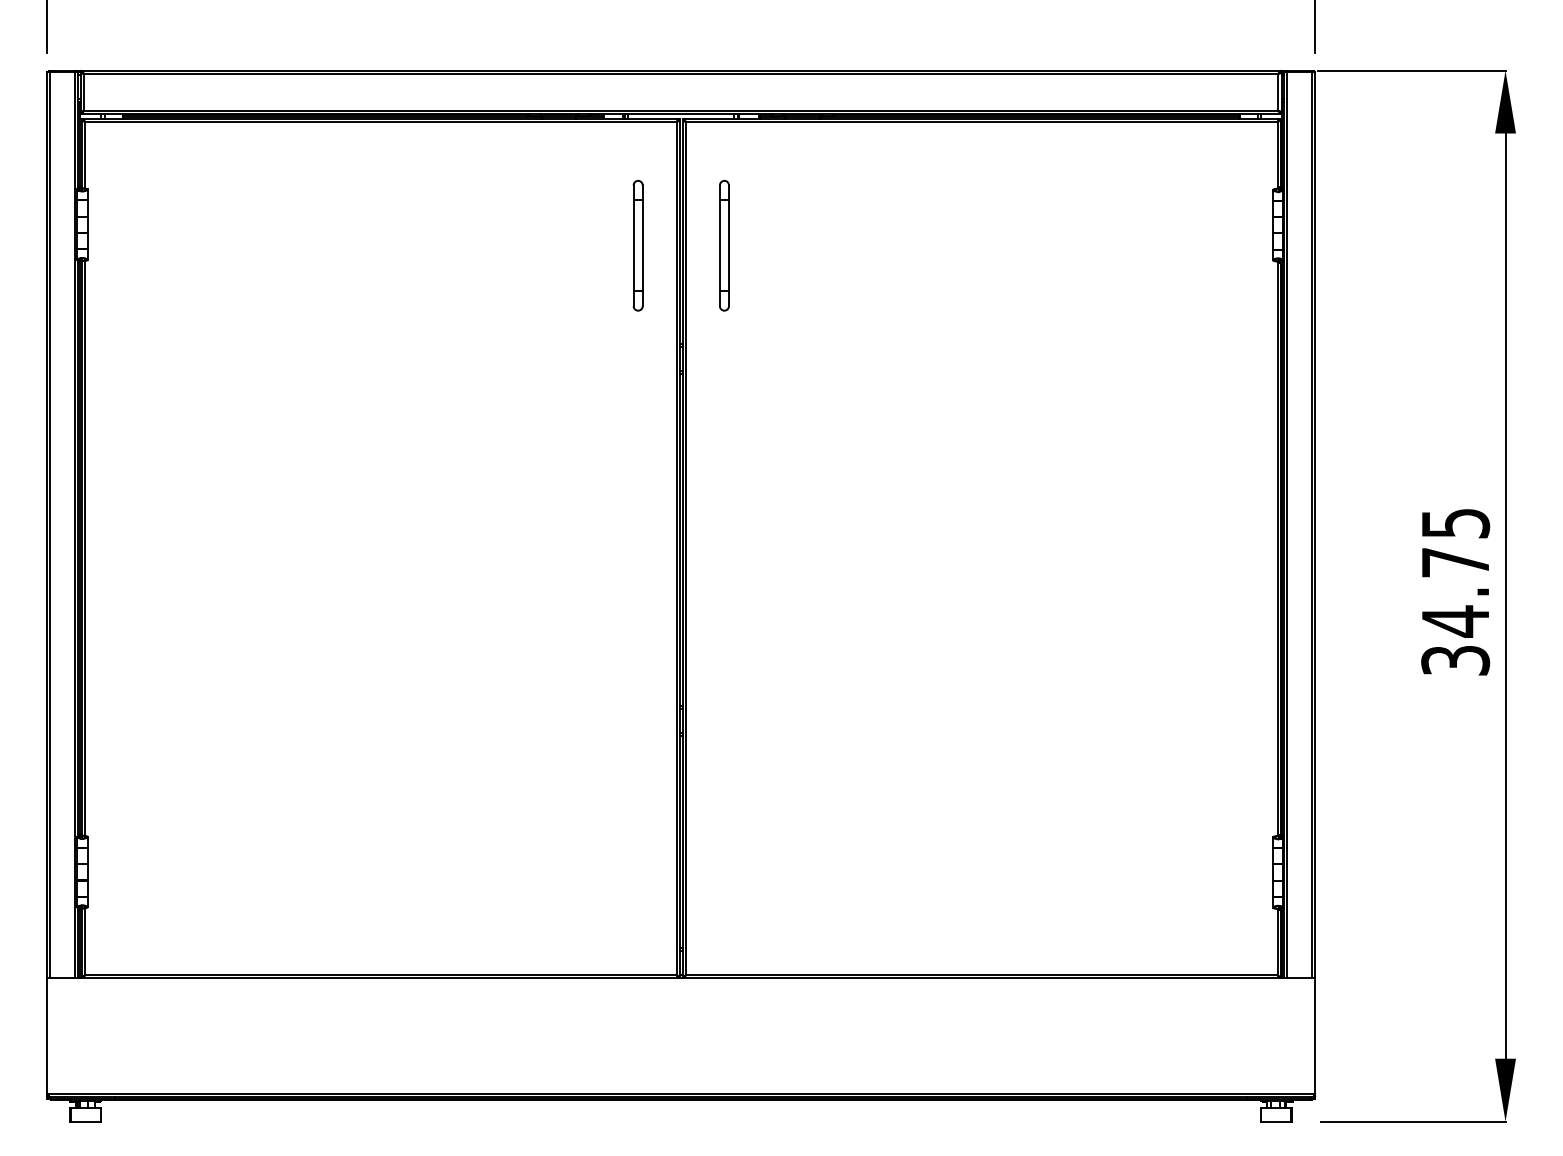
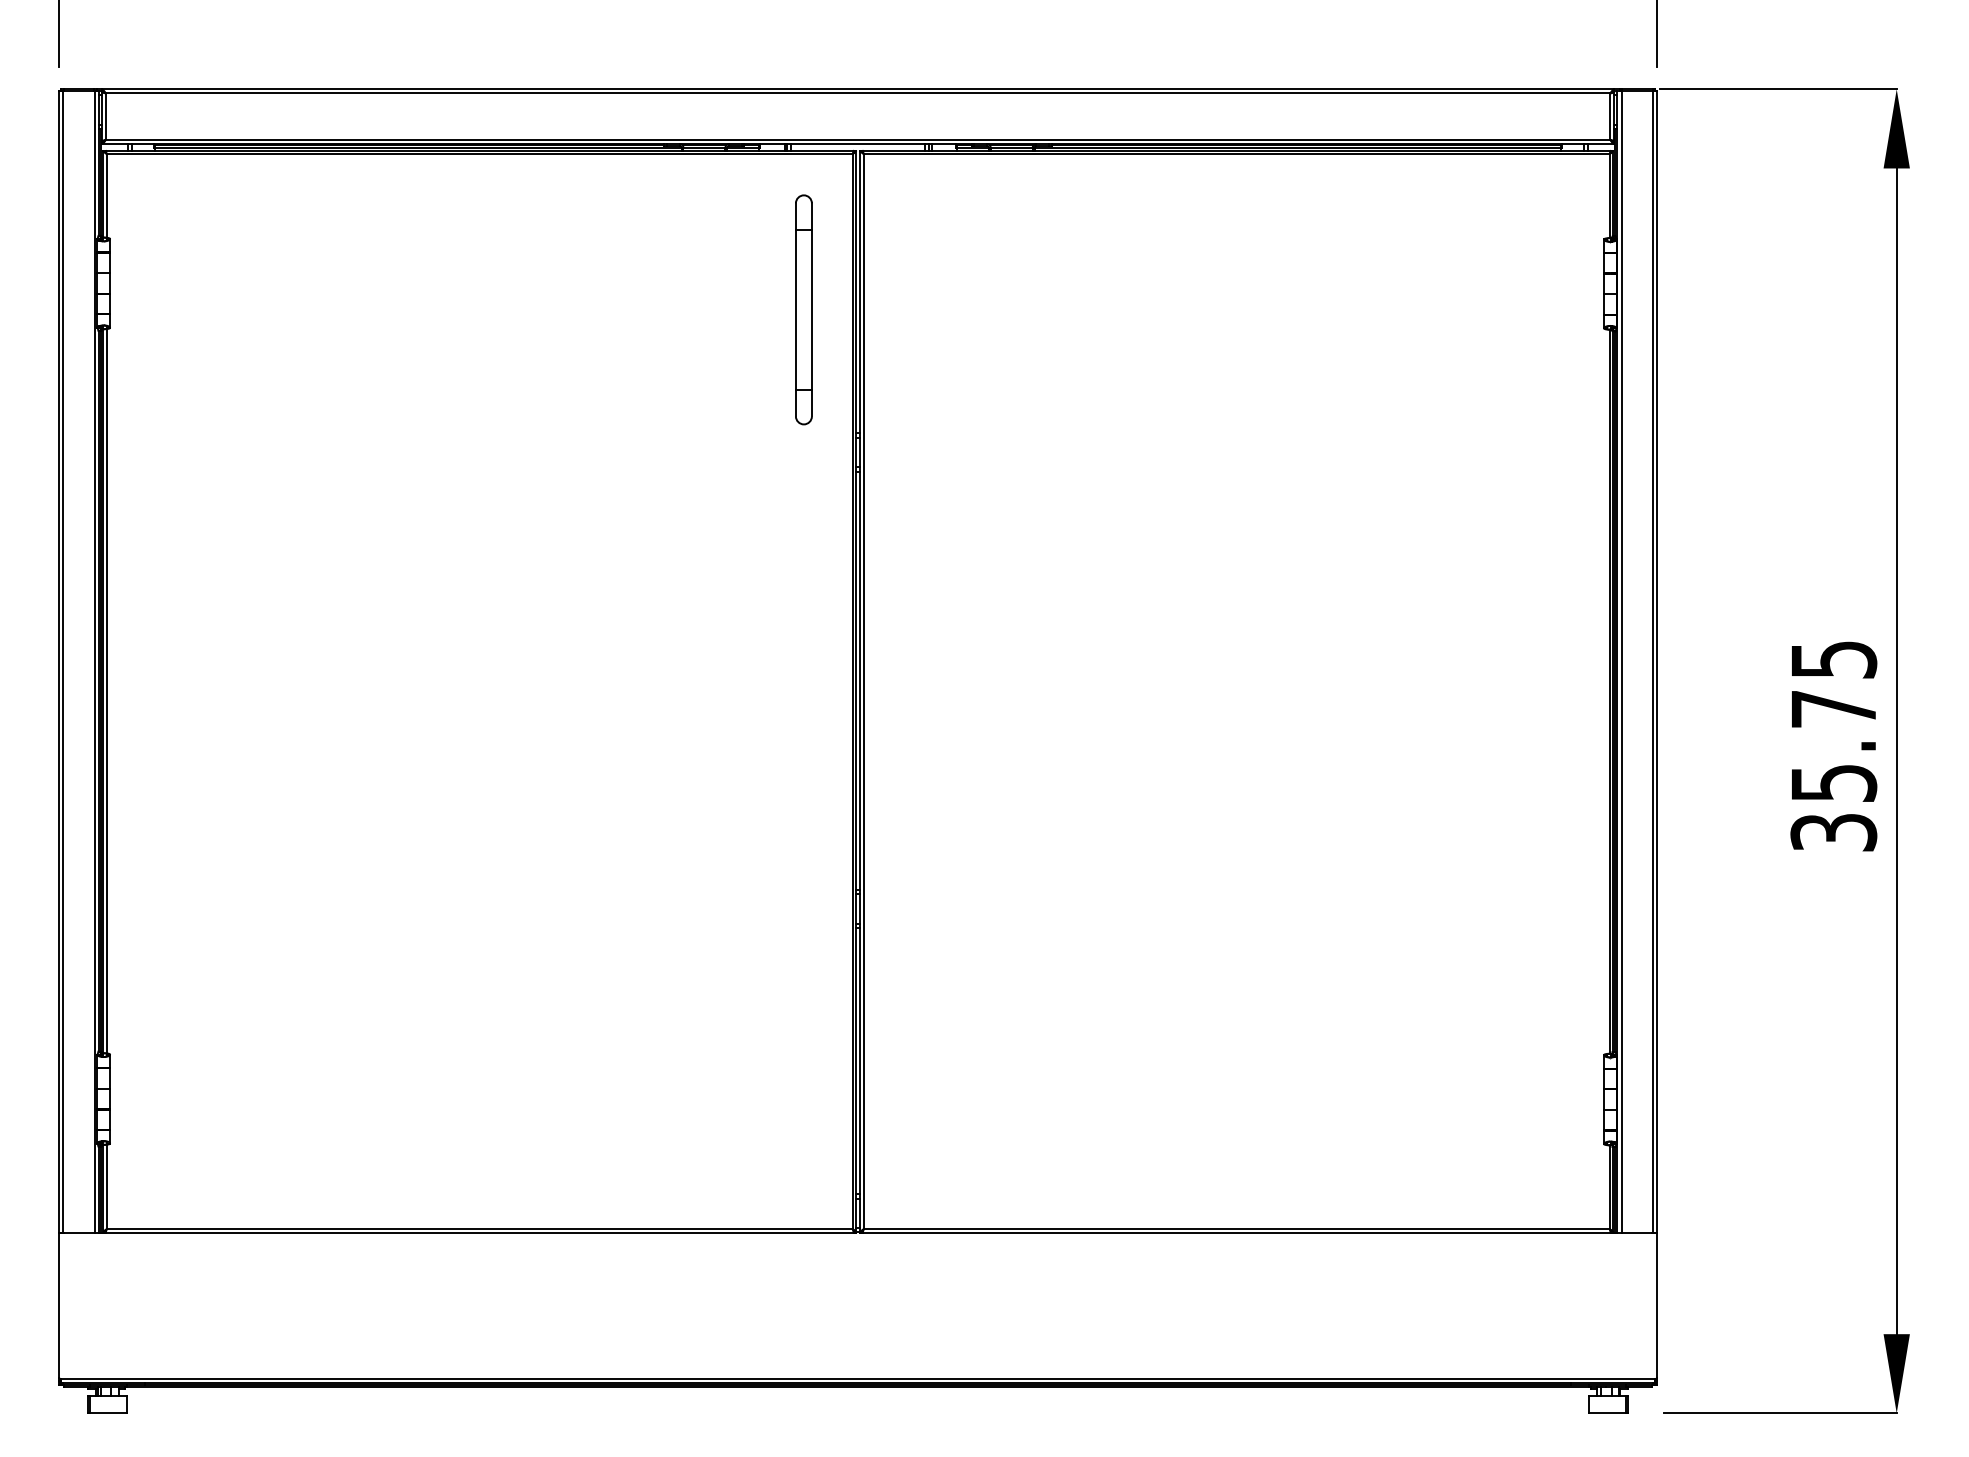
part: (637, 245) -> (803, 309), size x1.4
part: (724, 245) -> (912, 309), removed
text: (1456, 621) -> (1834, 783), 34.75 -> 35.75

